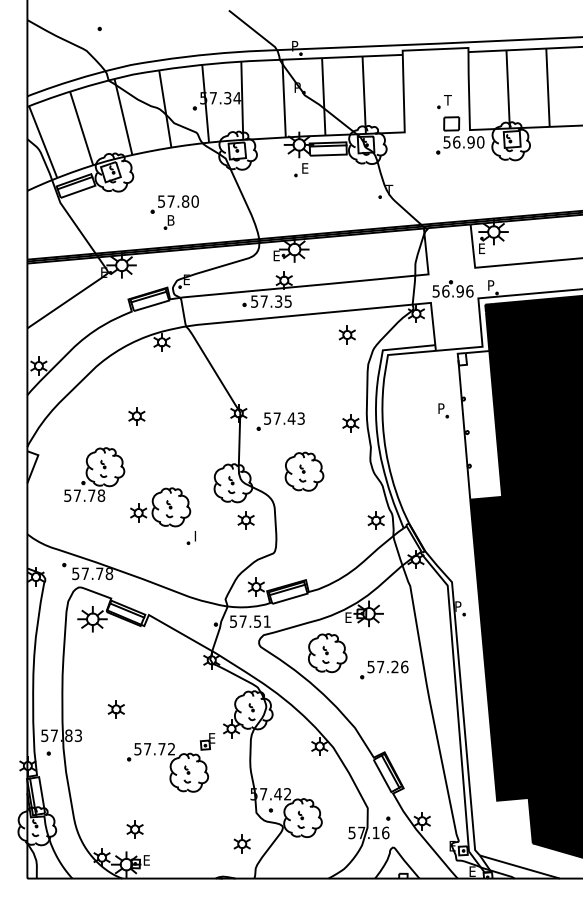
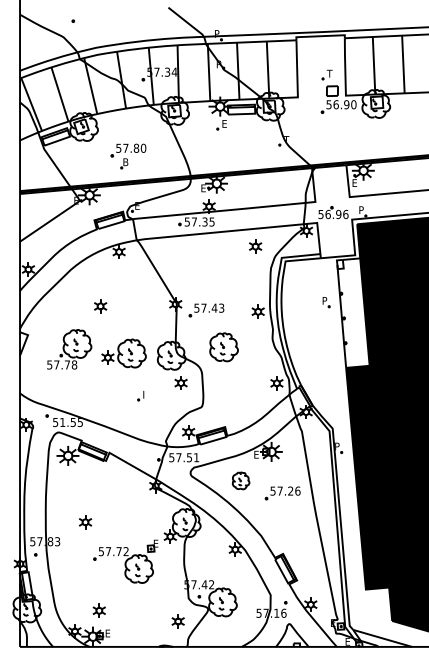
part: (159, 507) -> (123, 353), moved
text: (97, 573) -> (71, 422), 57.78 -> 51.55
part: (326, 652) -> (240, 480), size x0.6

